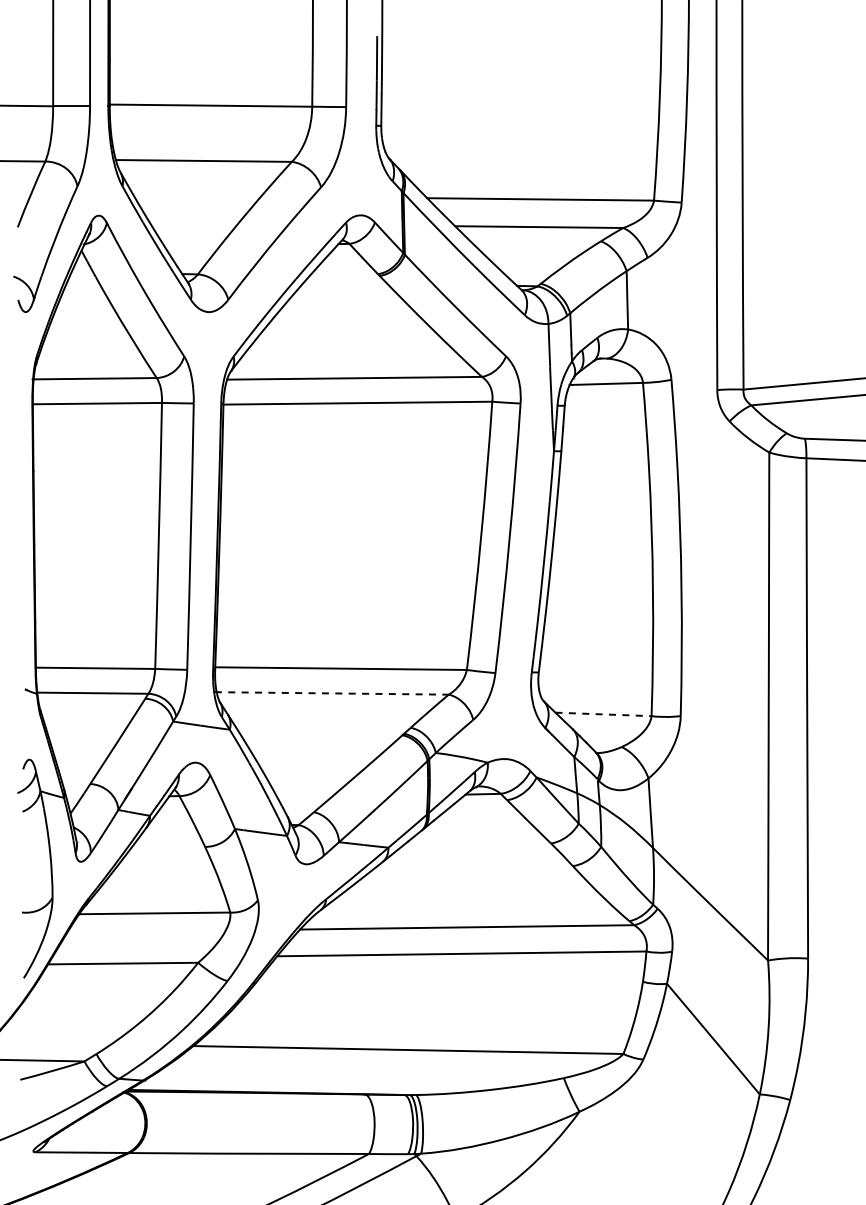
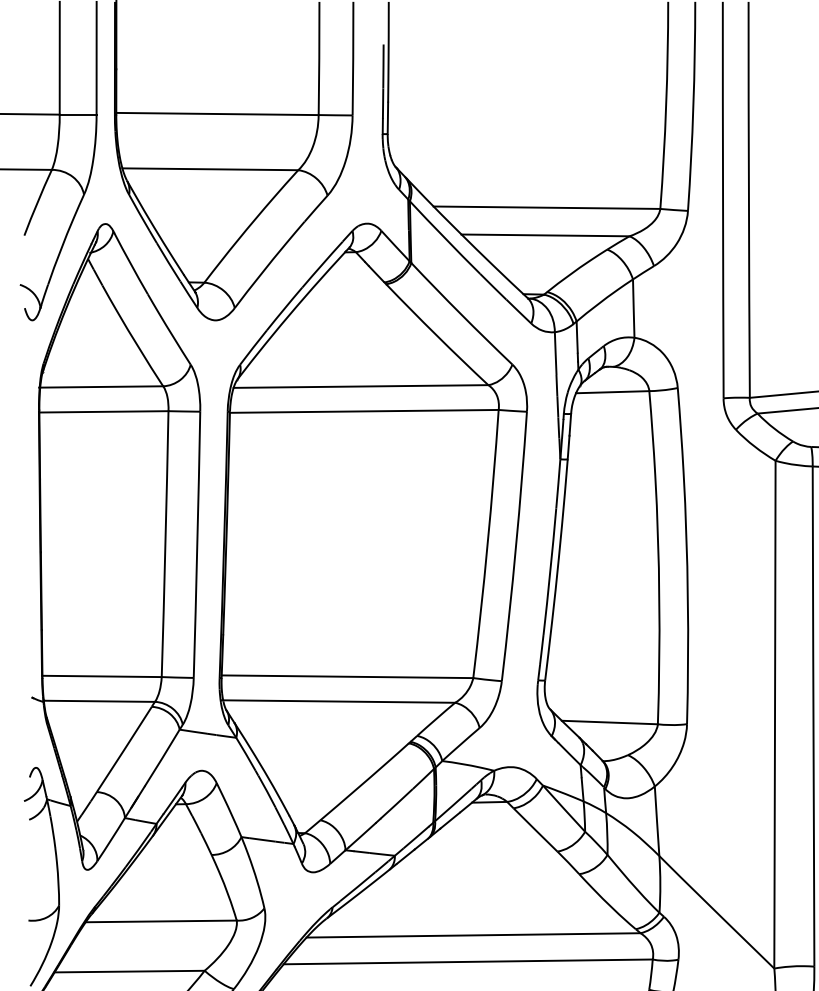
line: (331, 693) -> (337, 701), dashed -> solid
line: (604, 714) -> (610, 722), dashed -> solid

